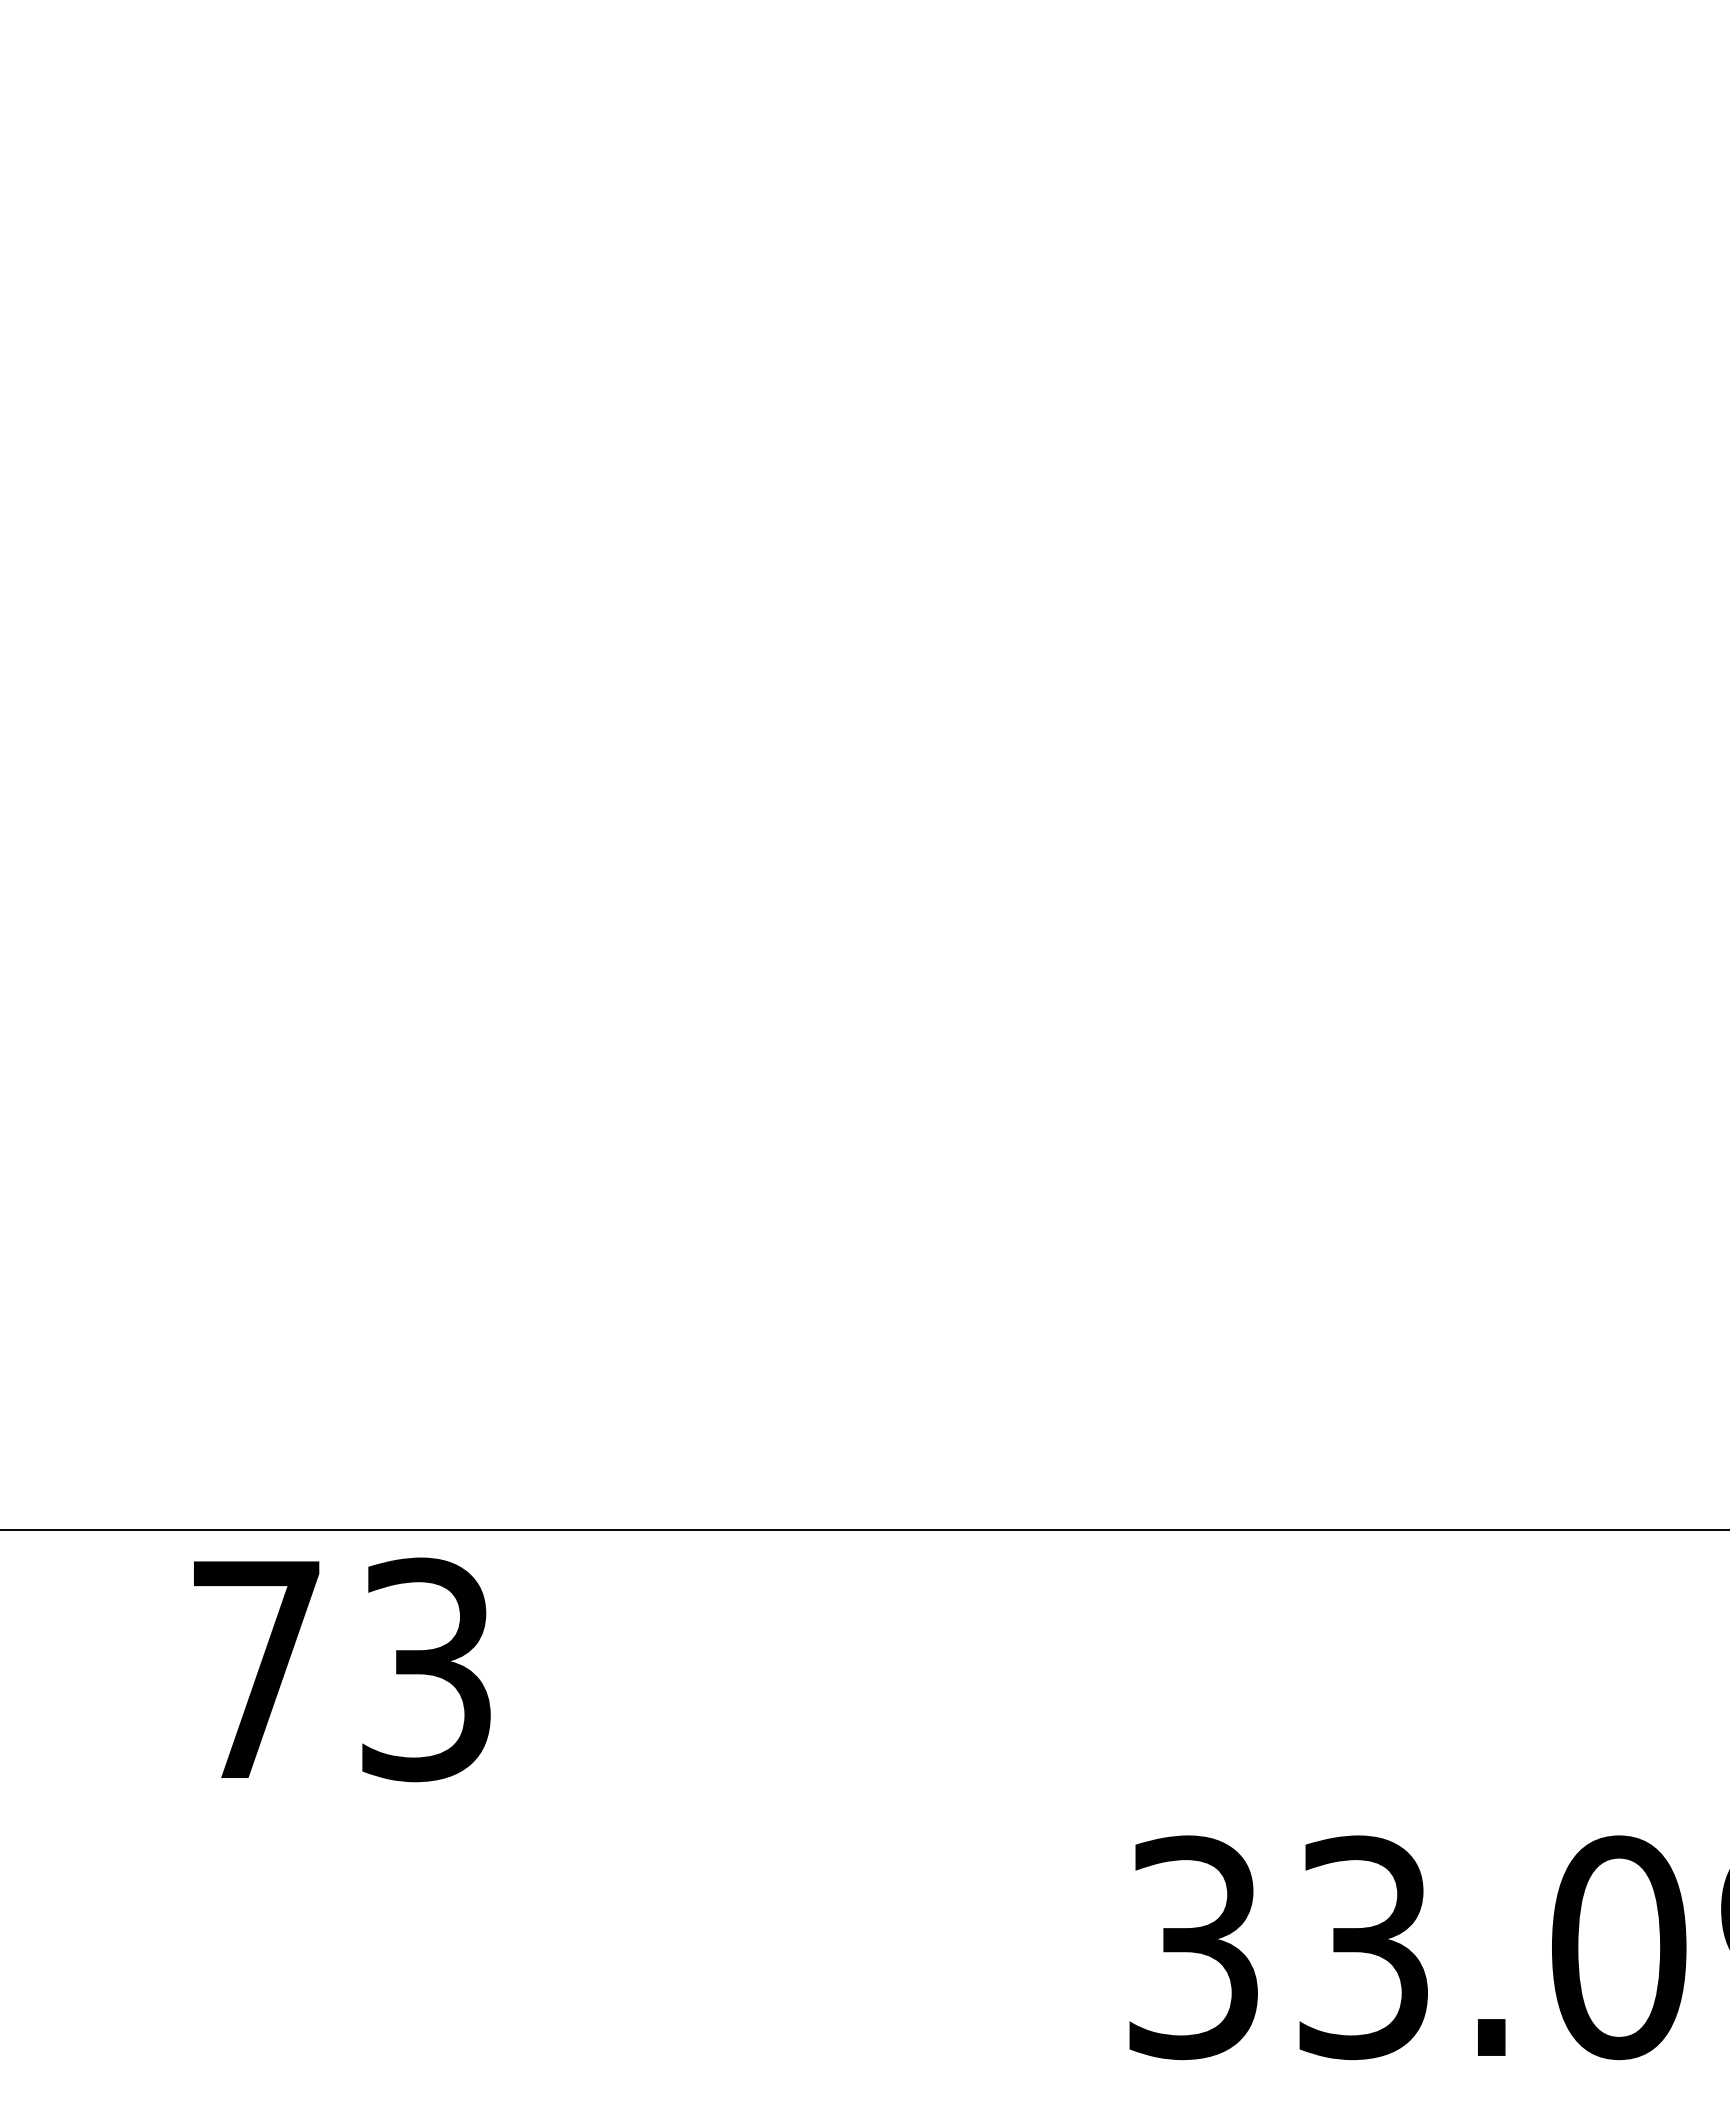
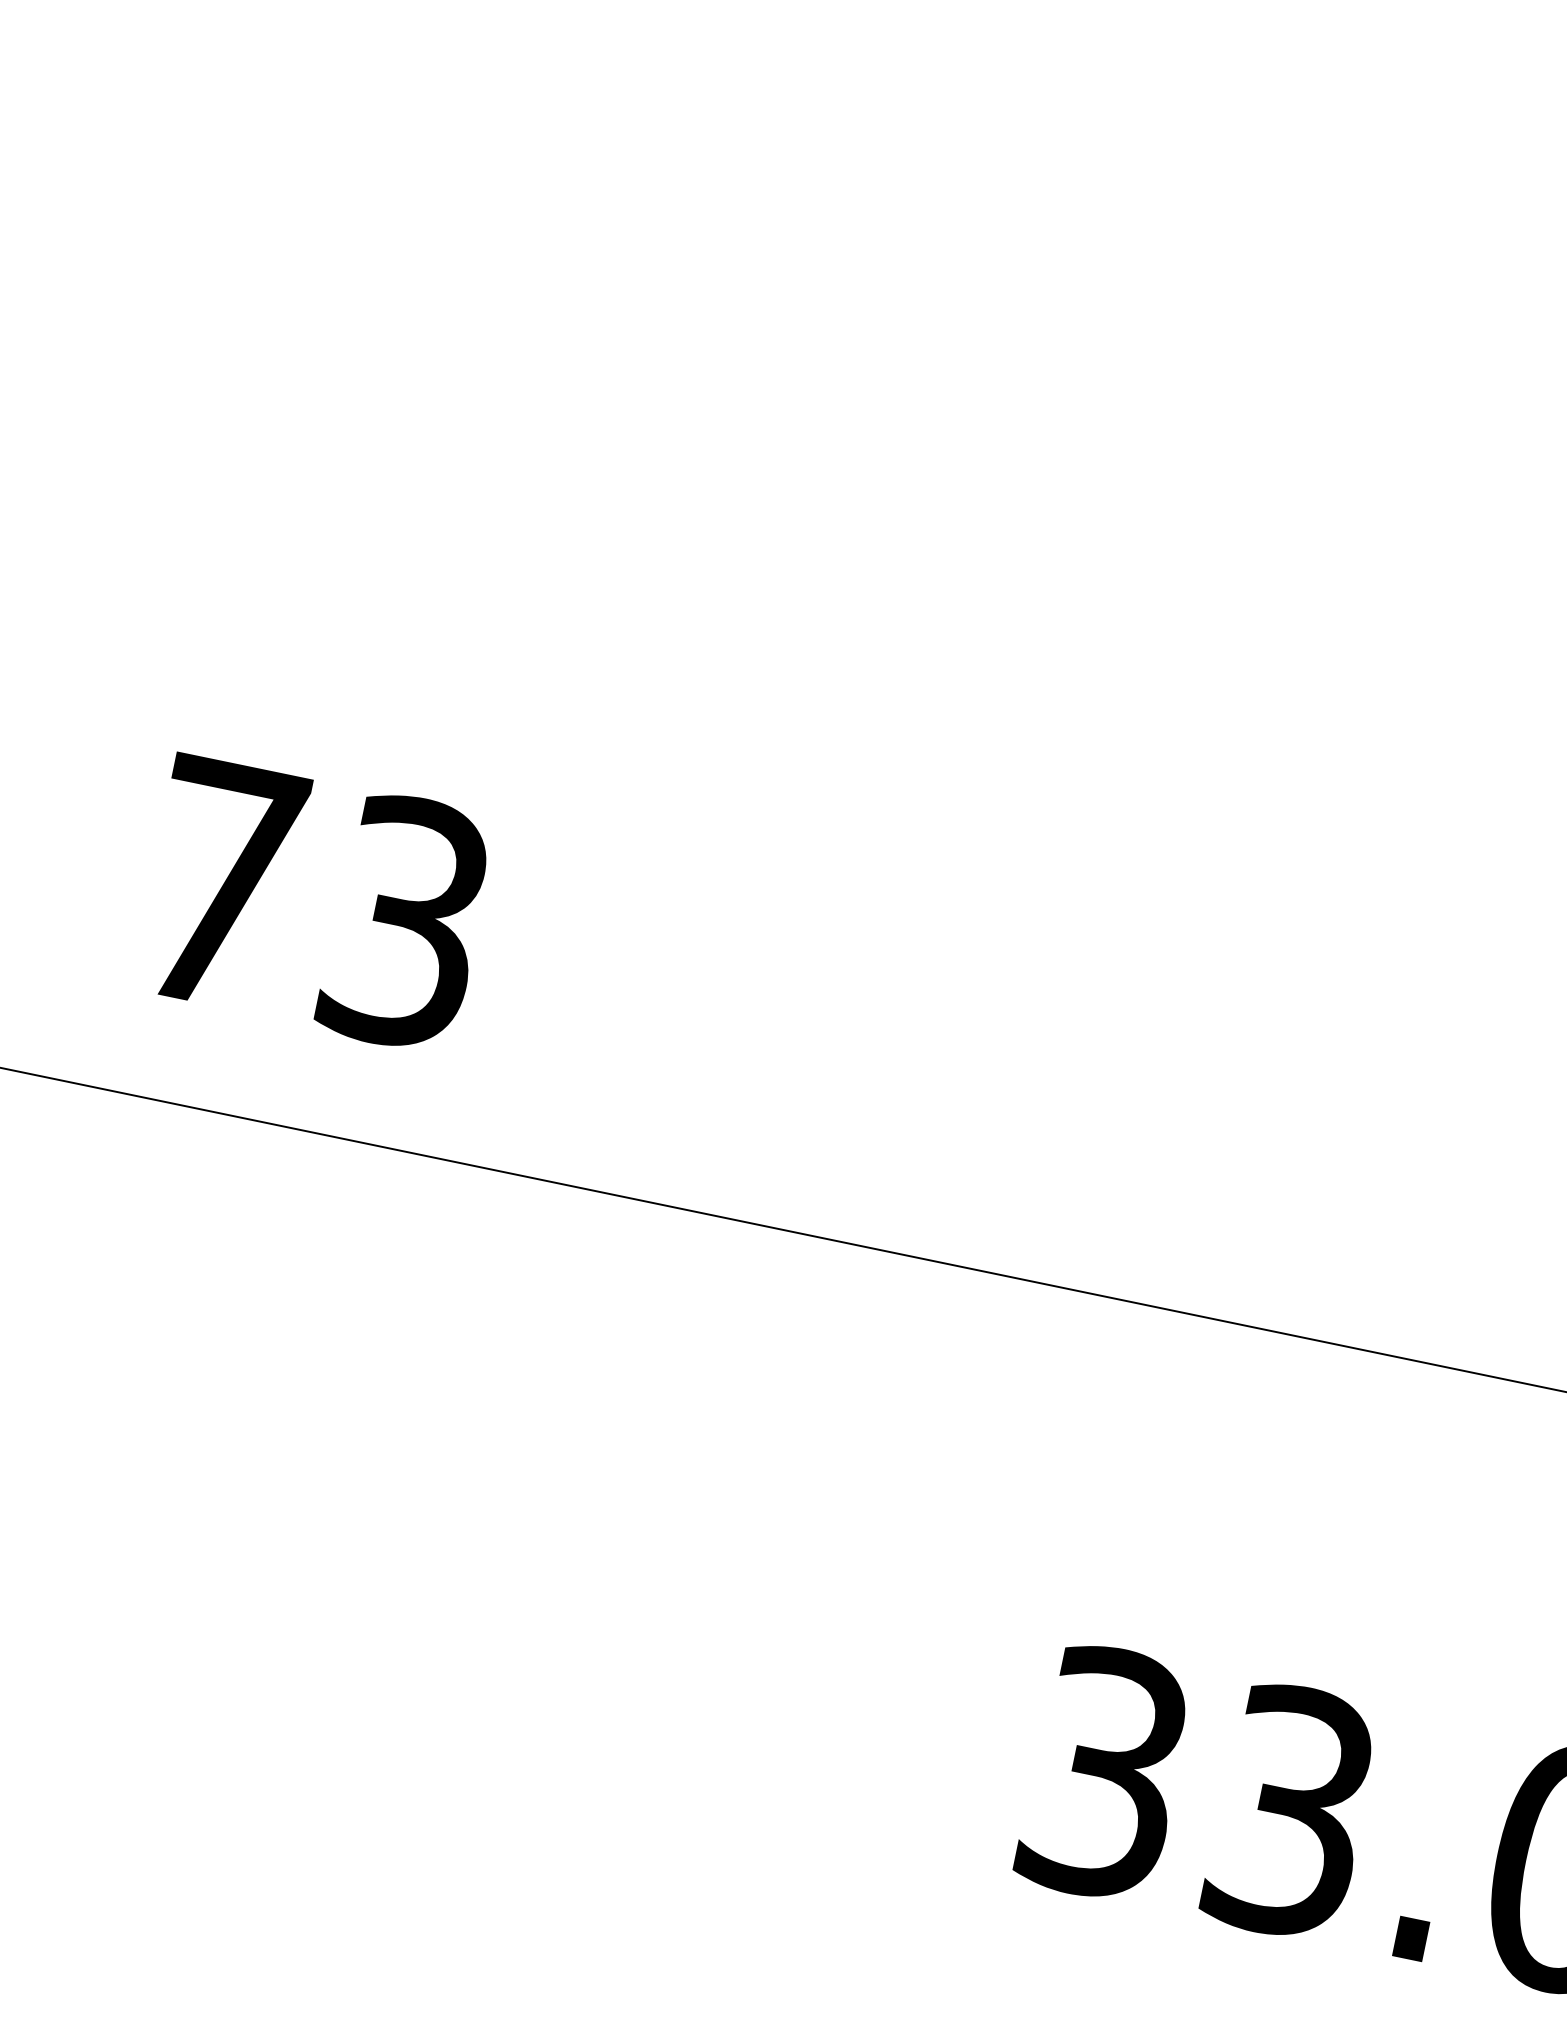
text: (342, 1669) -> (314, 903), moved

